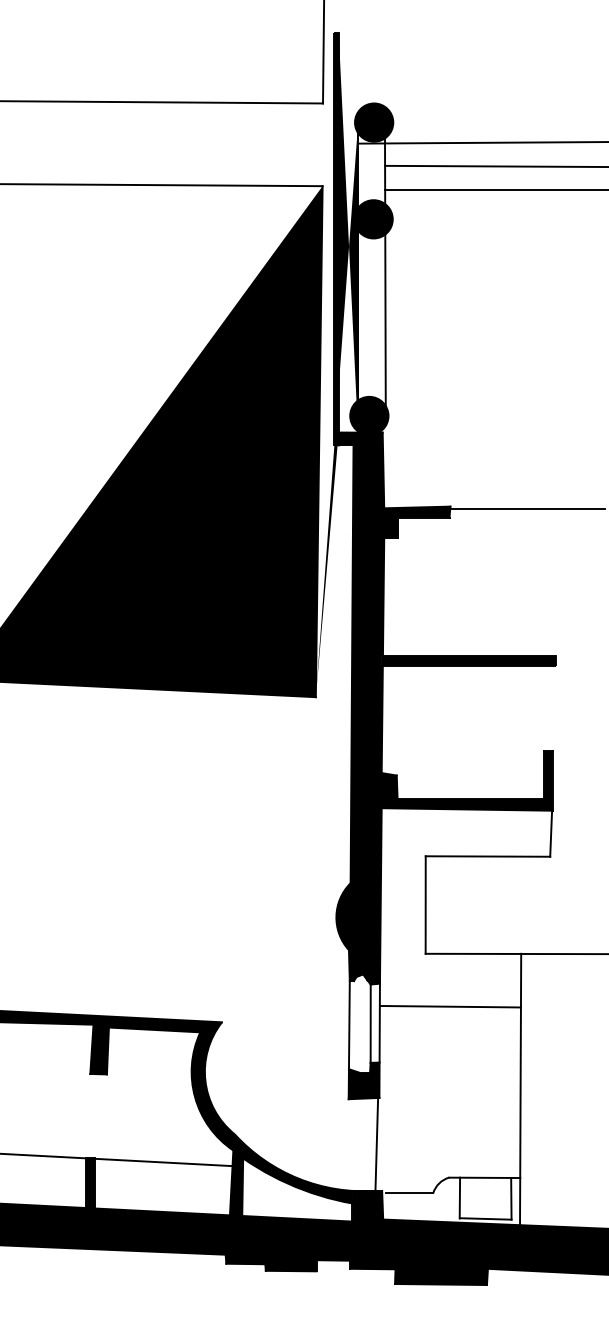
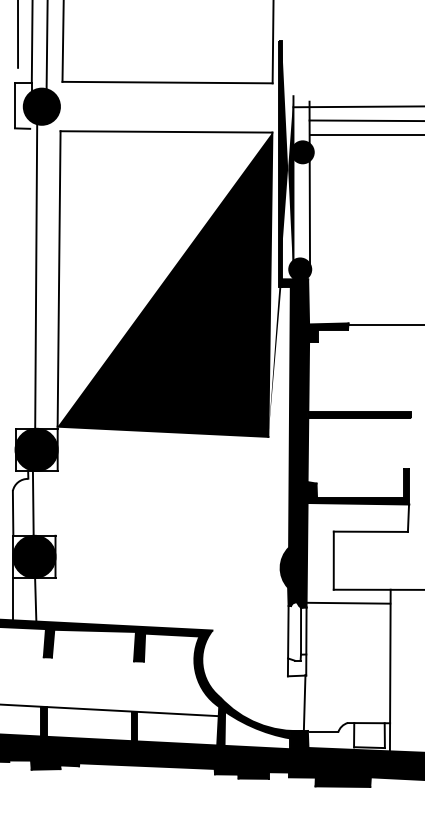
fill: (374, 122) -> (303, 94), removed
line: (450, 1005) -> (348, 602), moved
fill: (363, 1081) -> (296, 665), removed

